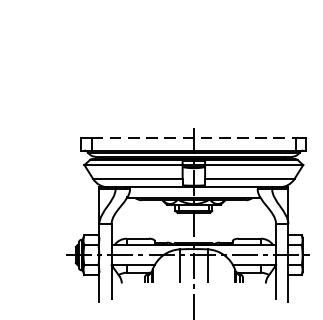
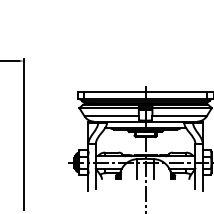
line: (193, 137) -> (145, 91), dashed -> solid

